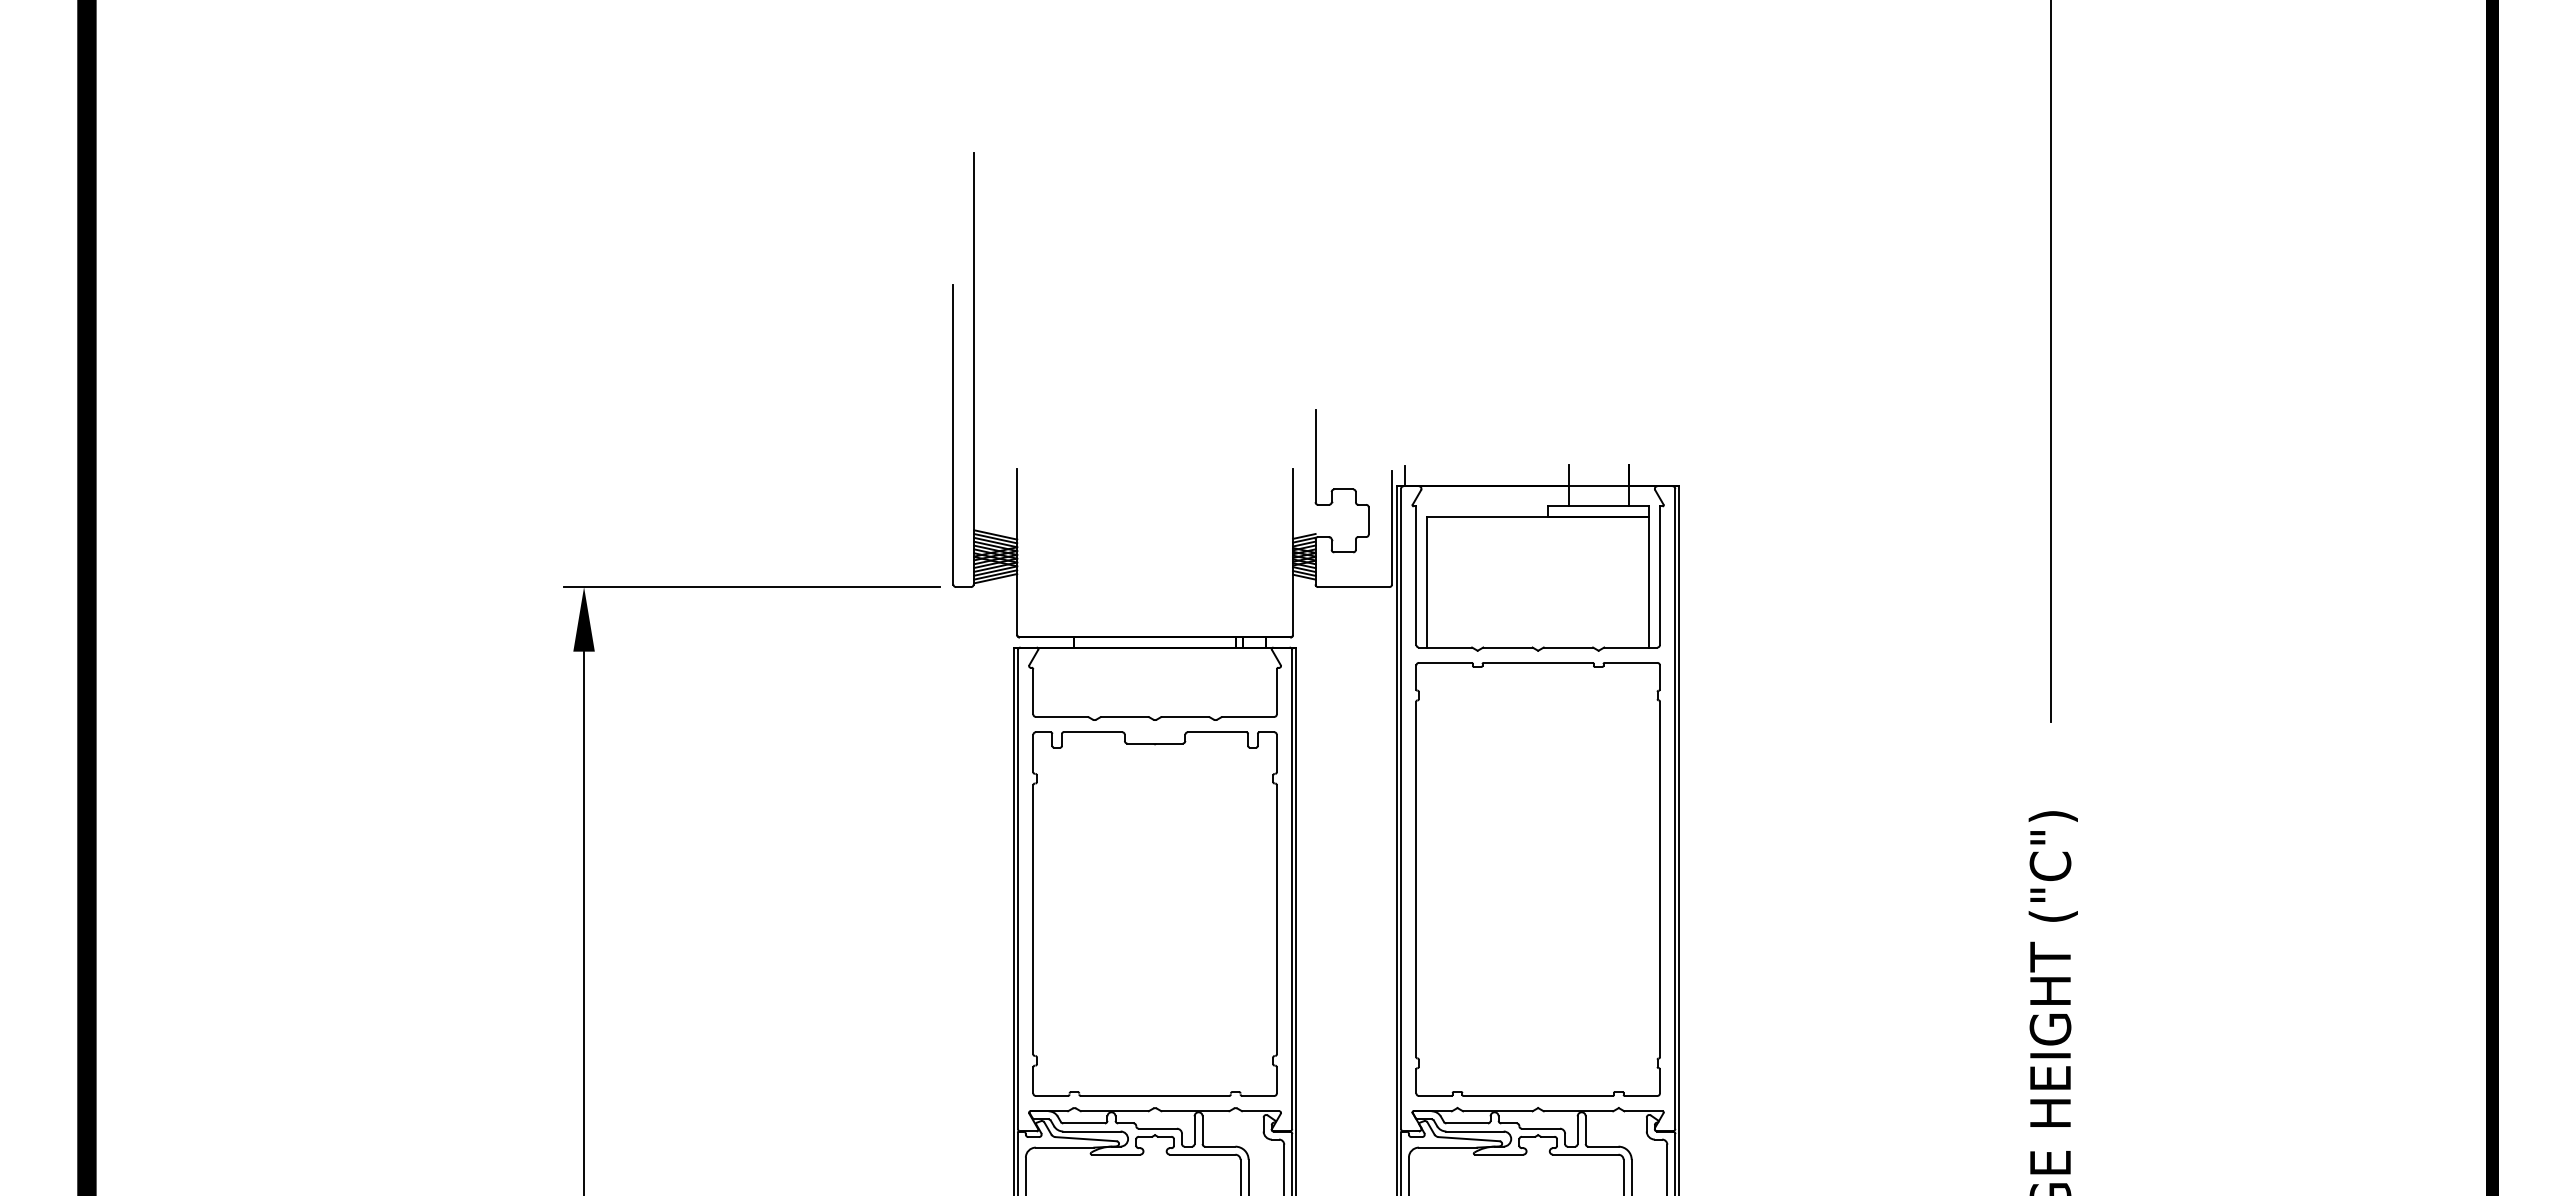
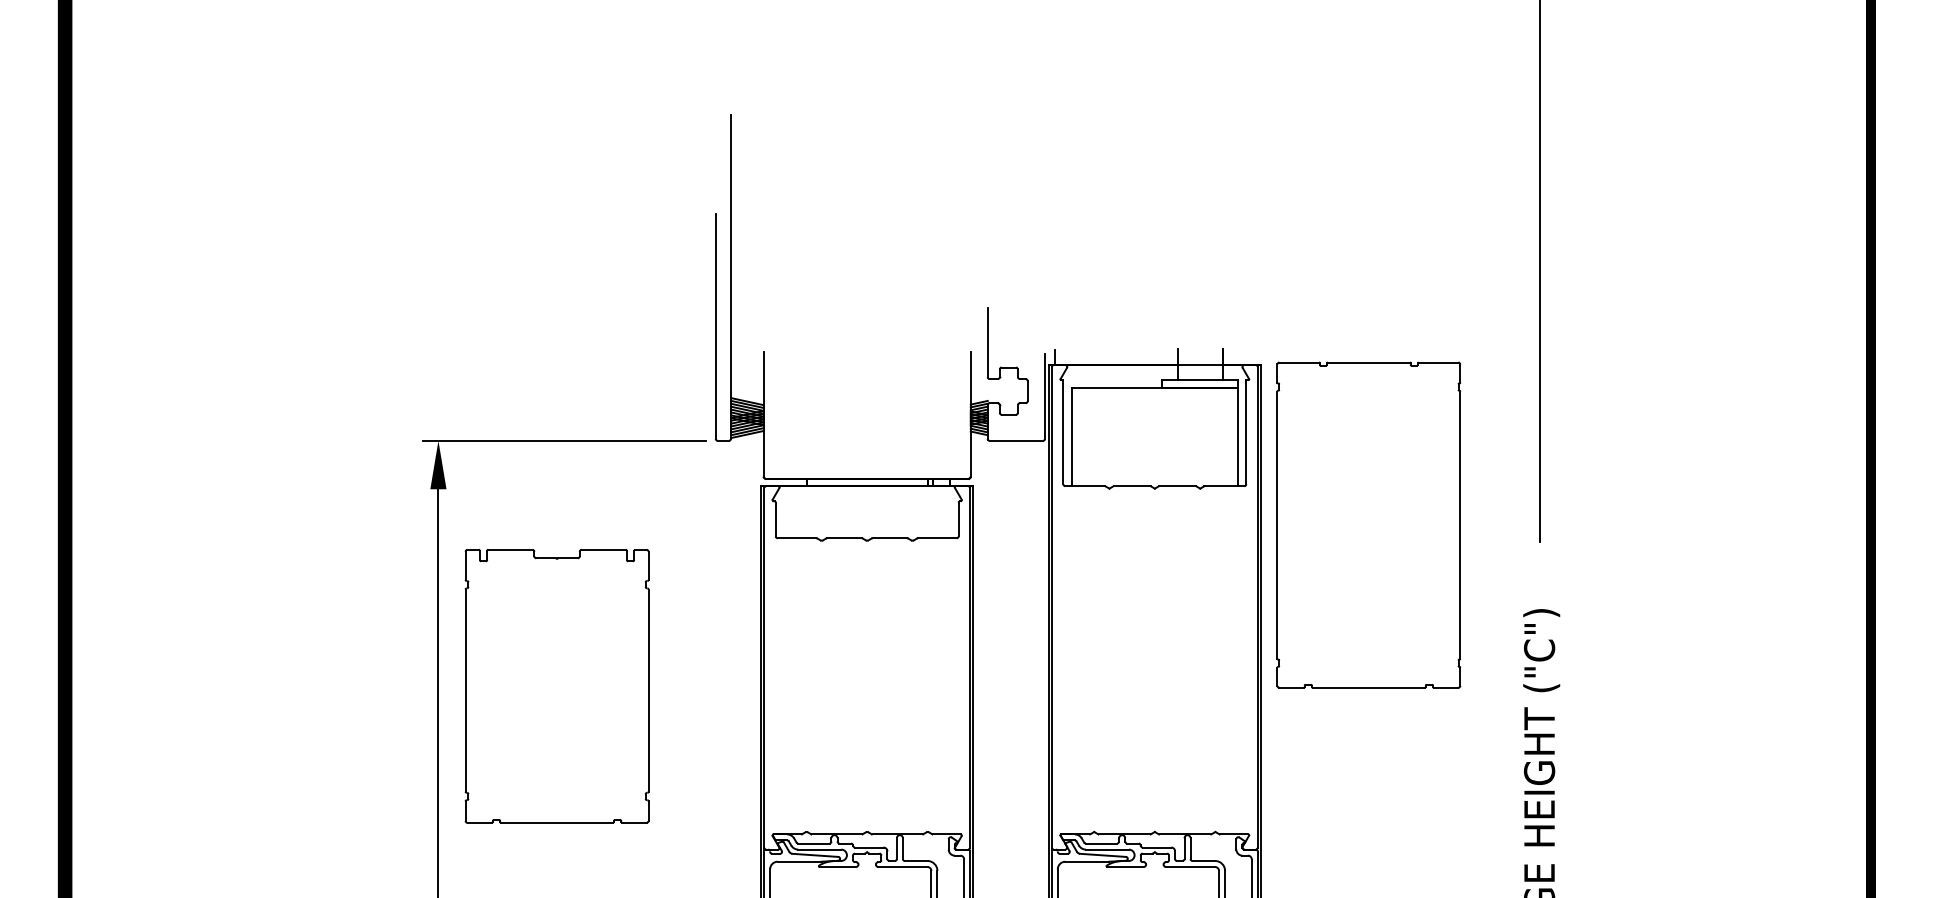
part: (1537, 879) -> (1368, 525), moved
part: (1154, 913) -> (556, 685), moved

